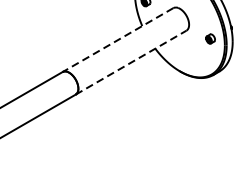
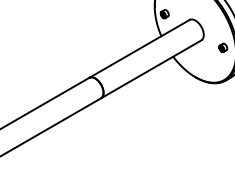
line: (118, 39) -> (139, 48), dashed -> solid
line: (131, 62) -> (151, 69), dashed -> solid

